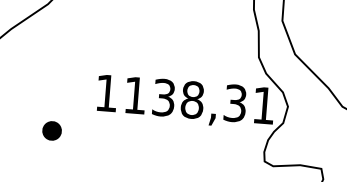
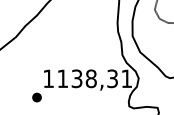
part: (51, 130) -> (36, 97), moved

